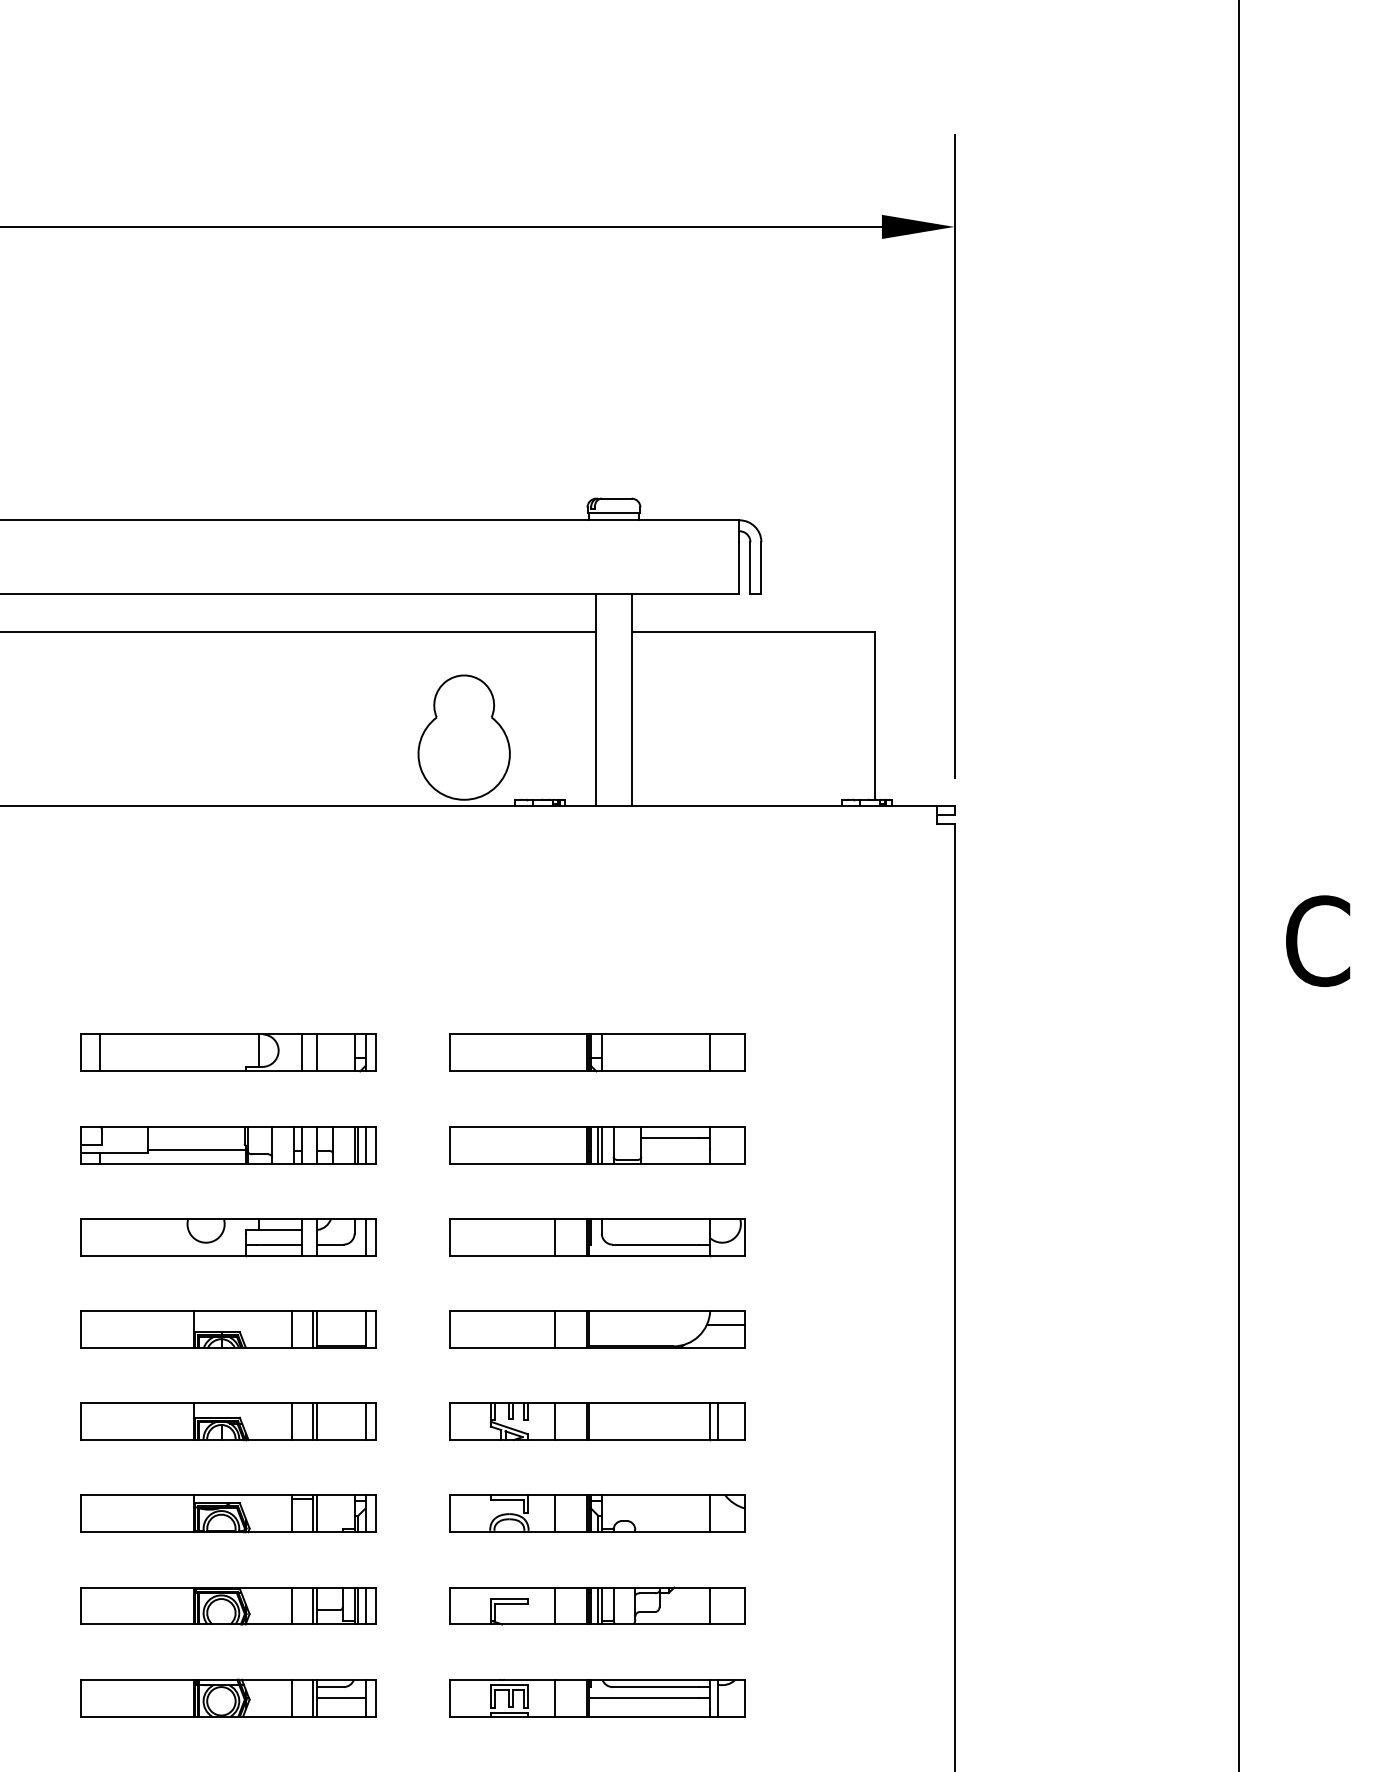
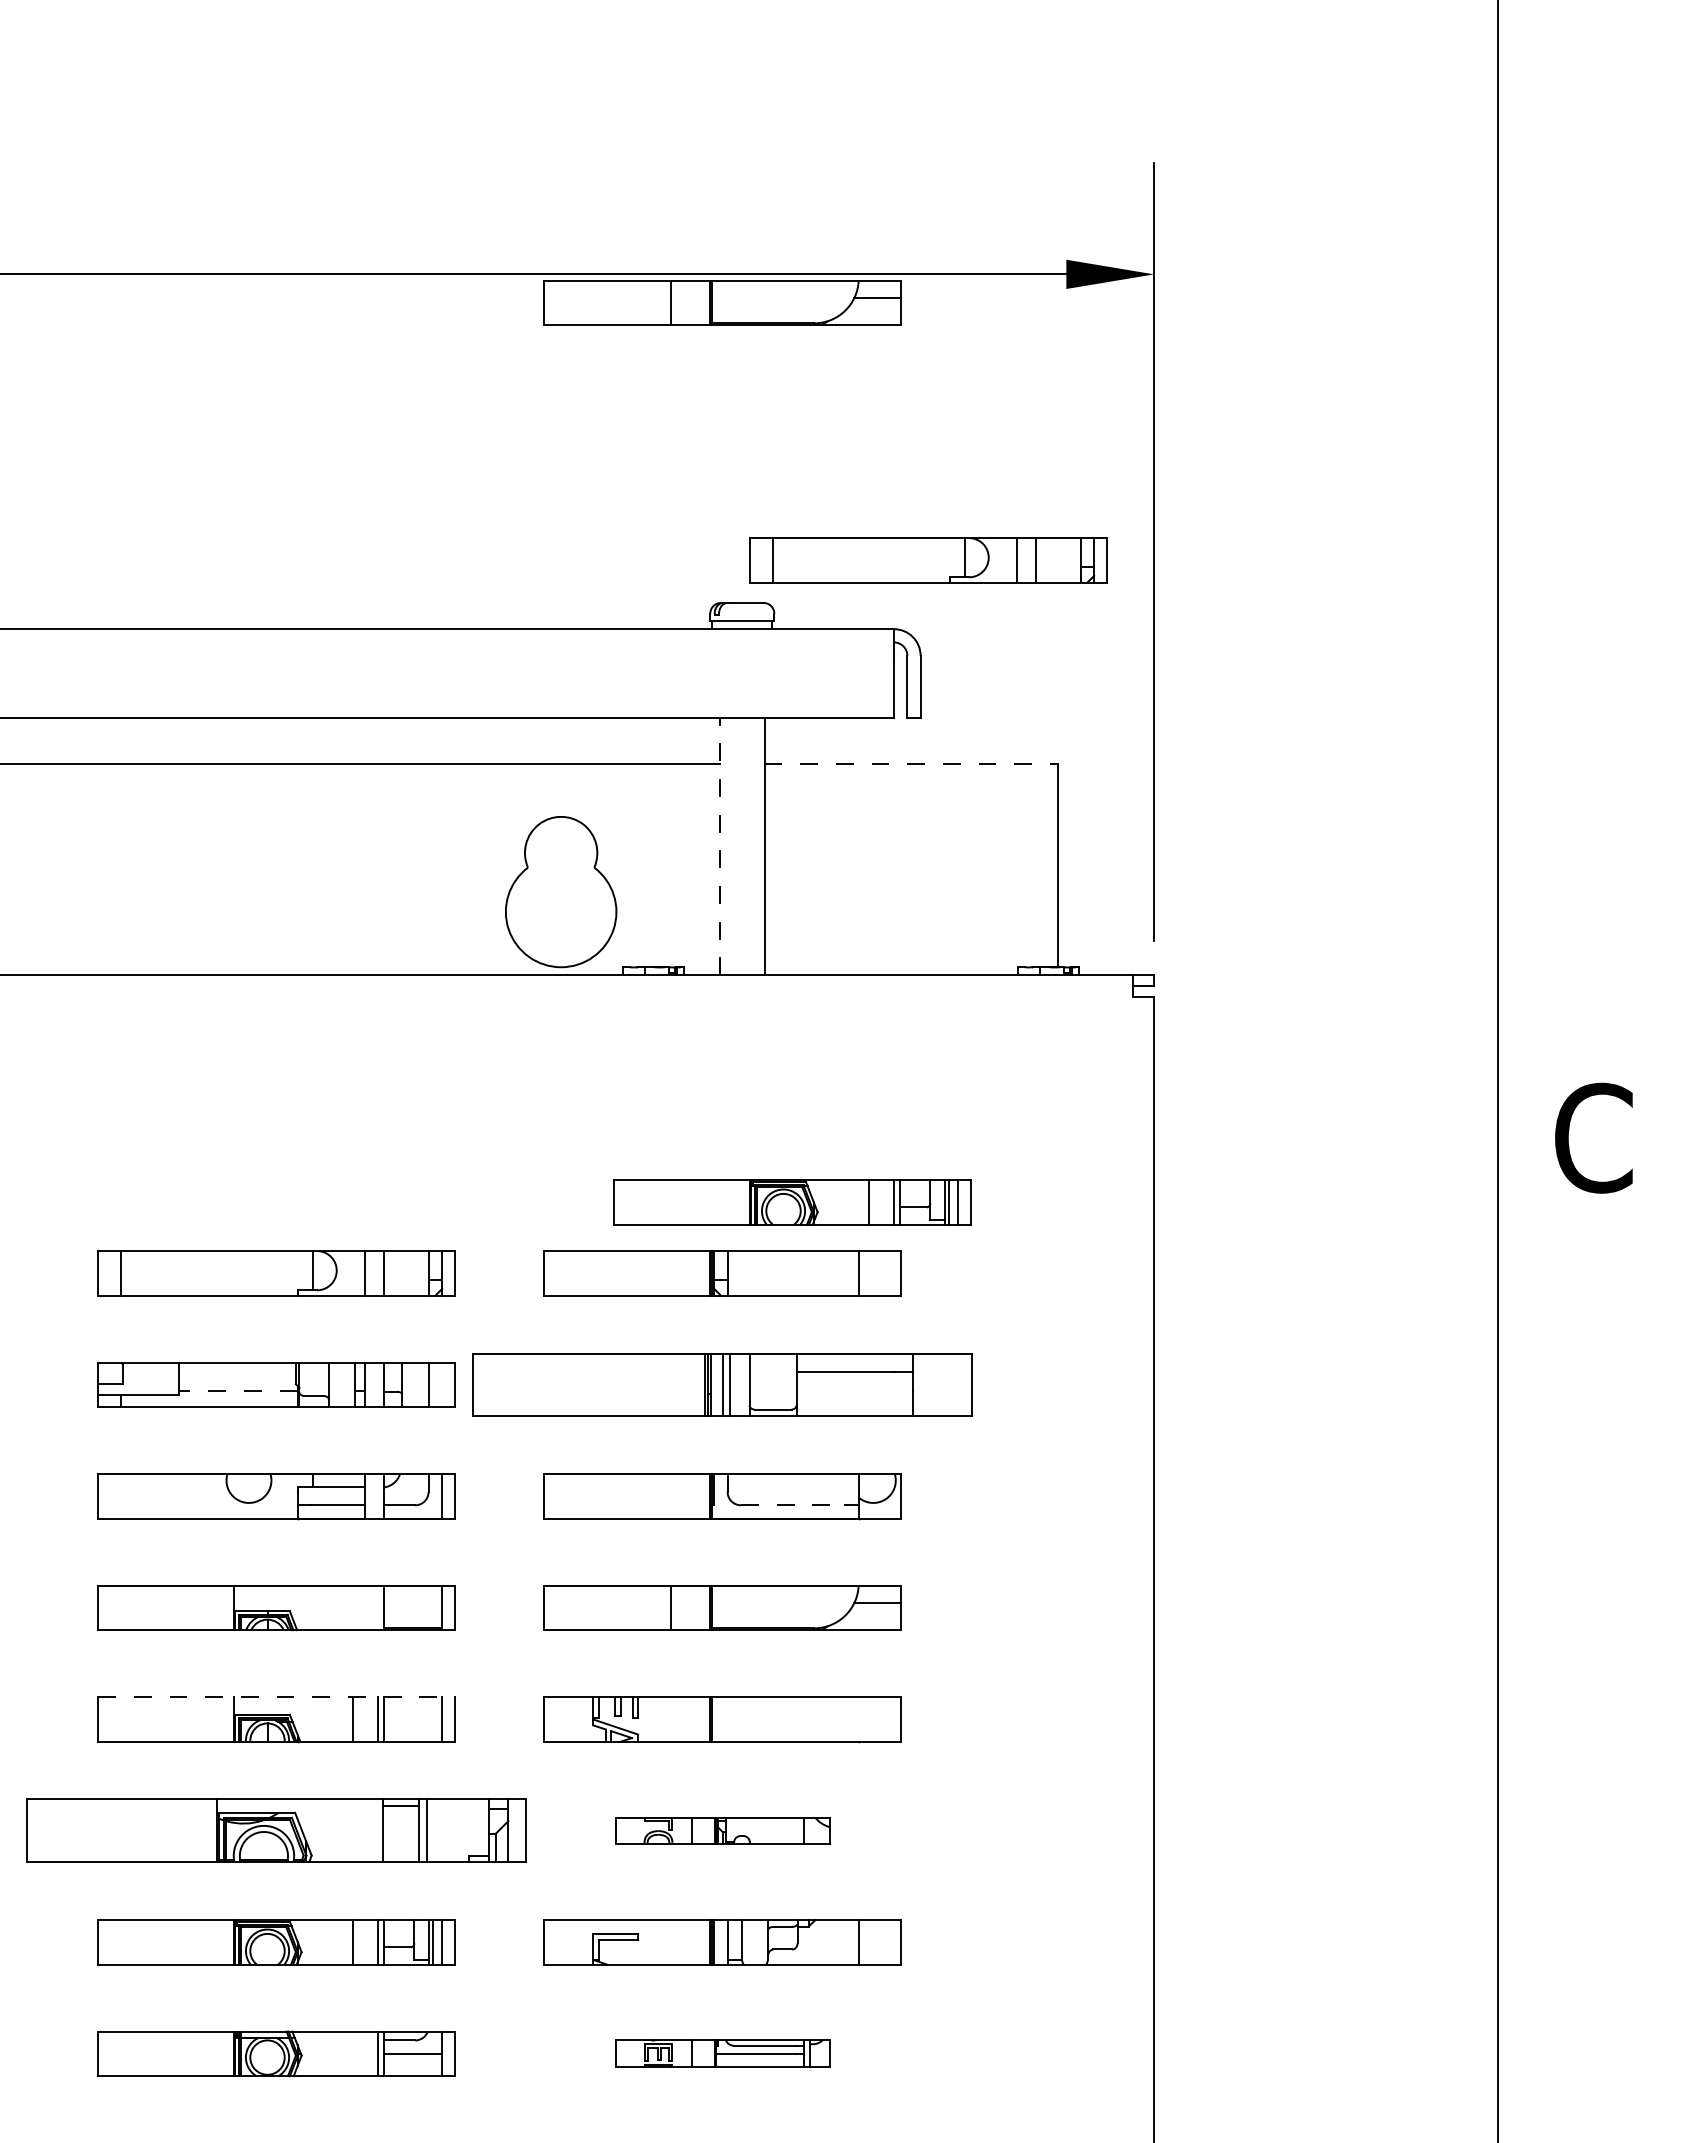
part: (597, 250) -> (722, 302), added
part: (767, 463) -> (928, 560), added
line: (753, 631) -> (911, 763), solid -> dashed
line: (595, 699) -> (720, 846), solid -> dashed
part: (655, 994) -> (792, 1202), added
line: (358, 1144) -> (433, 1384), removed
line: (366, 1144) -> (442, 1384), removed
part: (597, 1144) -> (722, 1384), size x1.4
line: (196, 1150) -> (237, 1391), solid -> dashed
line: (555, 1237) -> (671, 1496), removed
line: (656, 1244) -> (793, 1505), solid -> dashed
line: (291, 1329) -> (352, 1607), removed
line: (313, 1329) -> (378, 1607), removed
line: (229, 1403) -> (277, 1697), solid -> dashed
line: (555, 1421) -> (671, 1719), removed
line: (710, 1421) -> (858, 1719), removed
line: (717, 1421) -> (867, 1719), removed
part: (597, 1513) -> (722, 1830), size x0.6
part: (228, 1514) -> (276, 1831), size x1.4
line: (555, 1606) -> (671, 1942), removed
line: (598, 1606) -> (723, 1942), removed
line: (291, 1697) -> (352, 2053), removed
part: (597, 1697) -> (722, 2053), size x0.6

